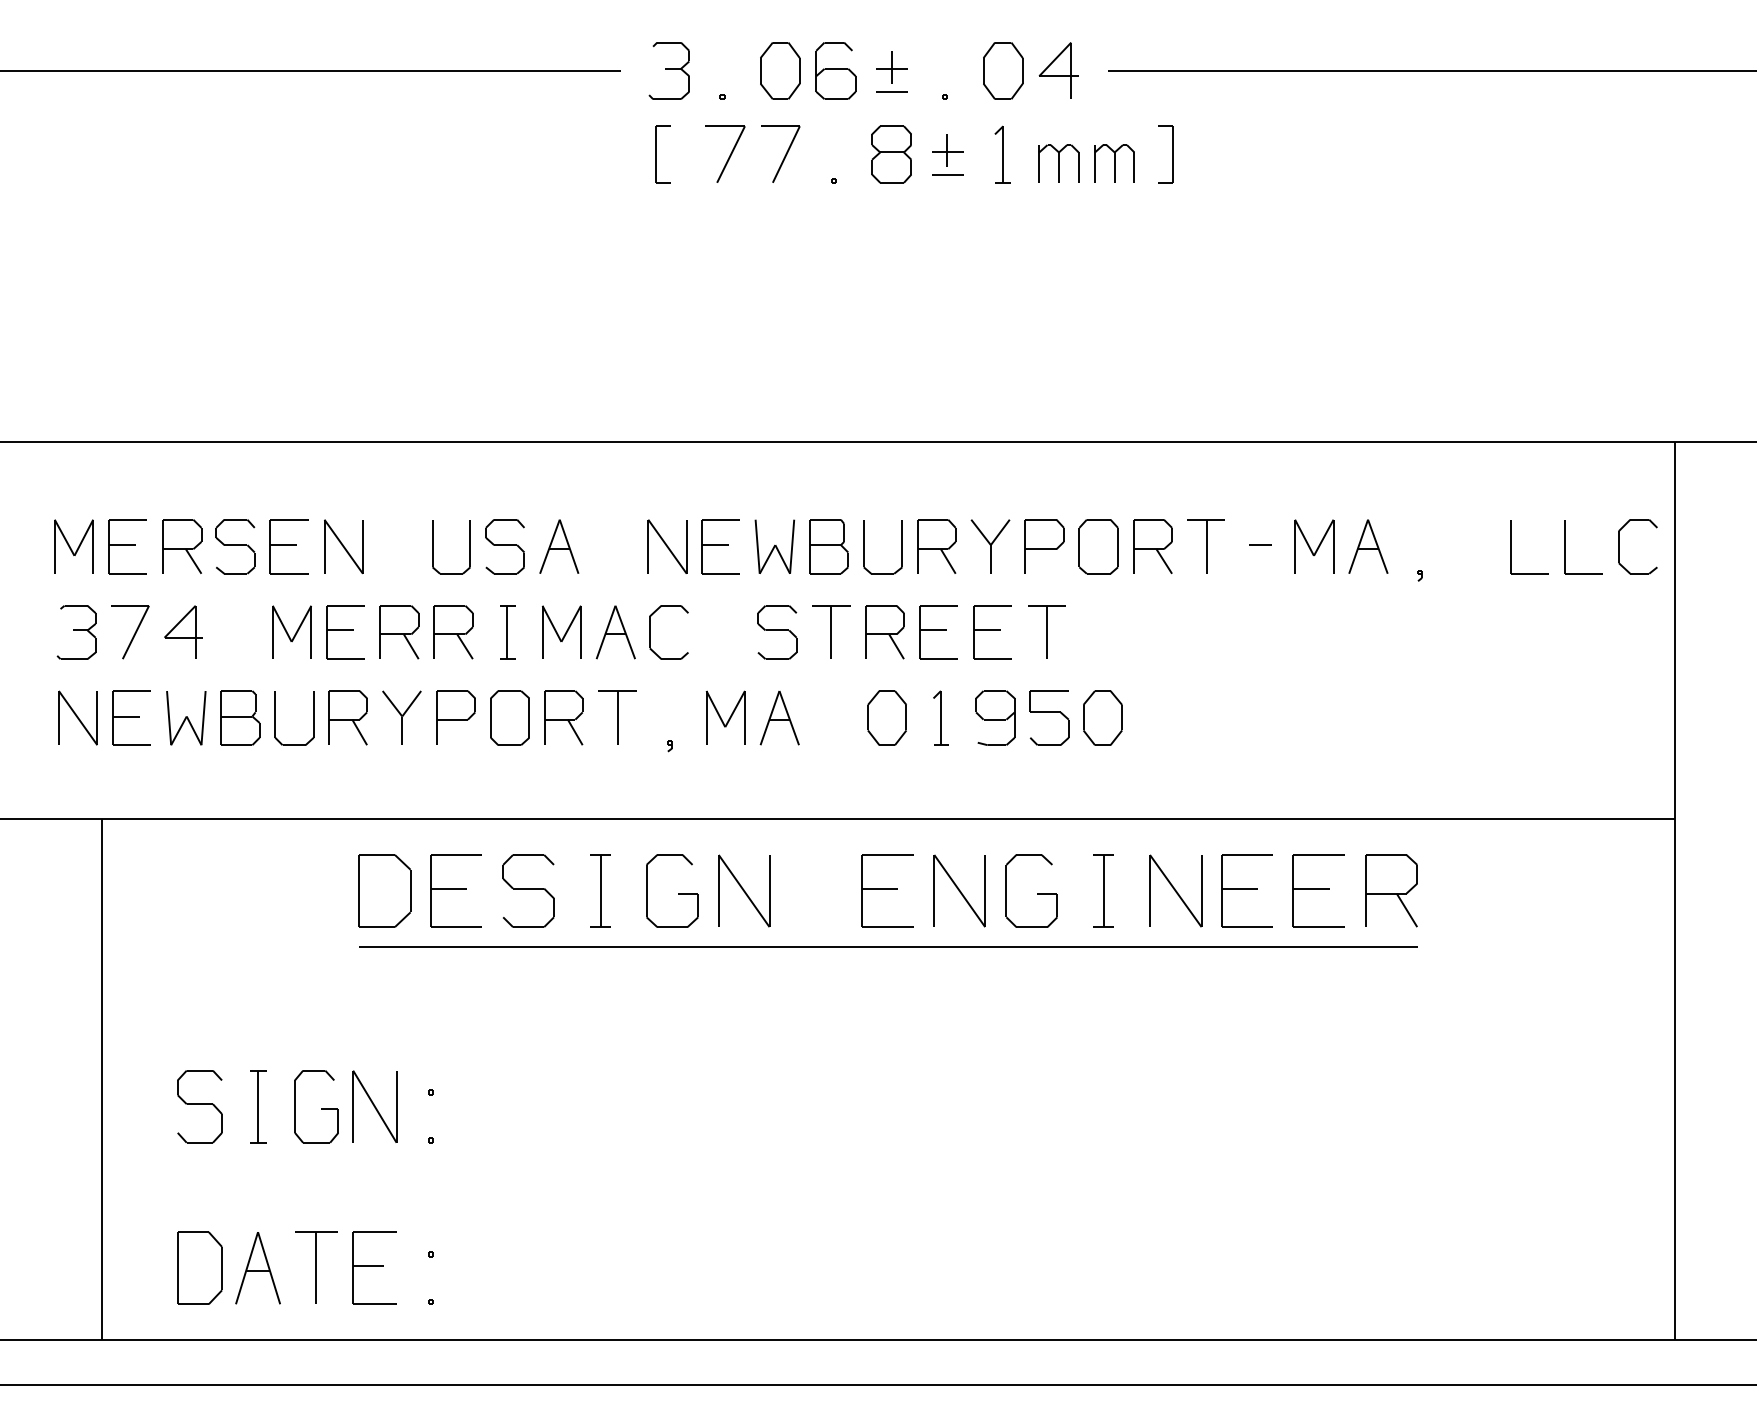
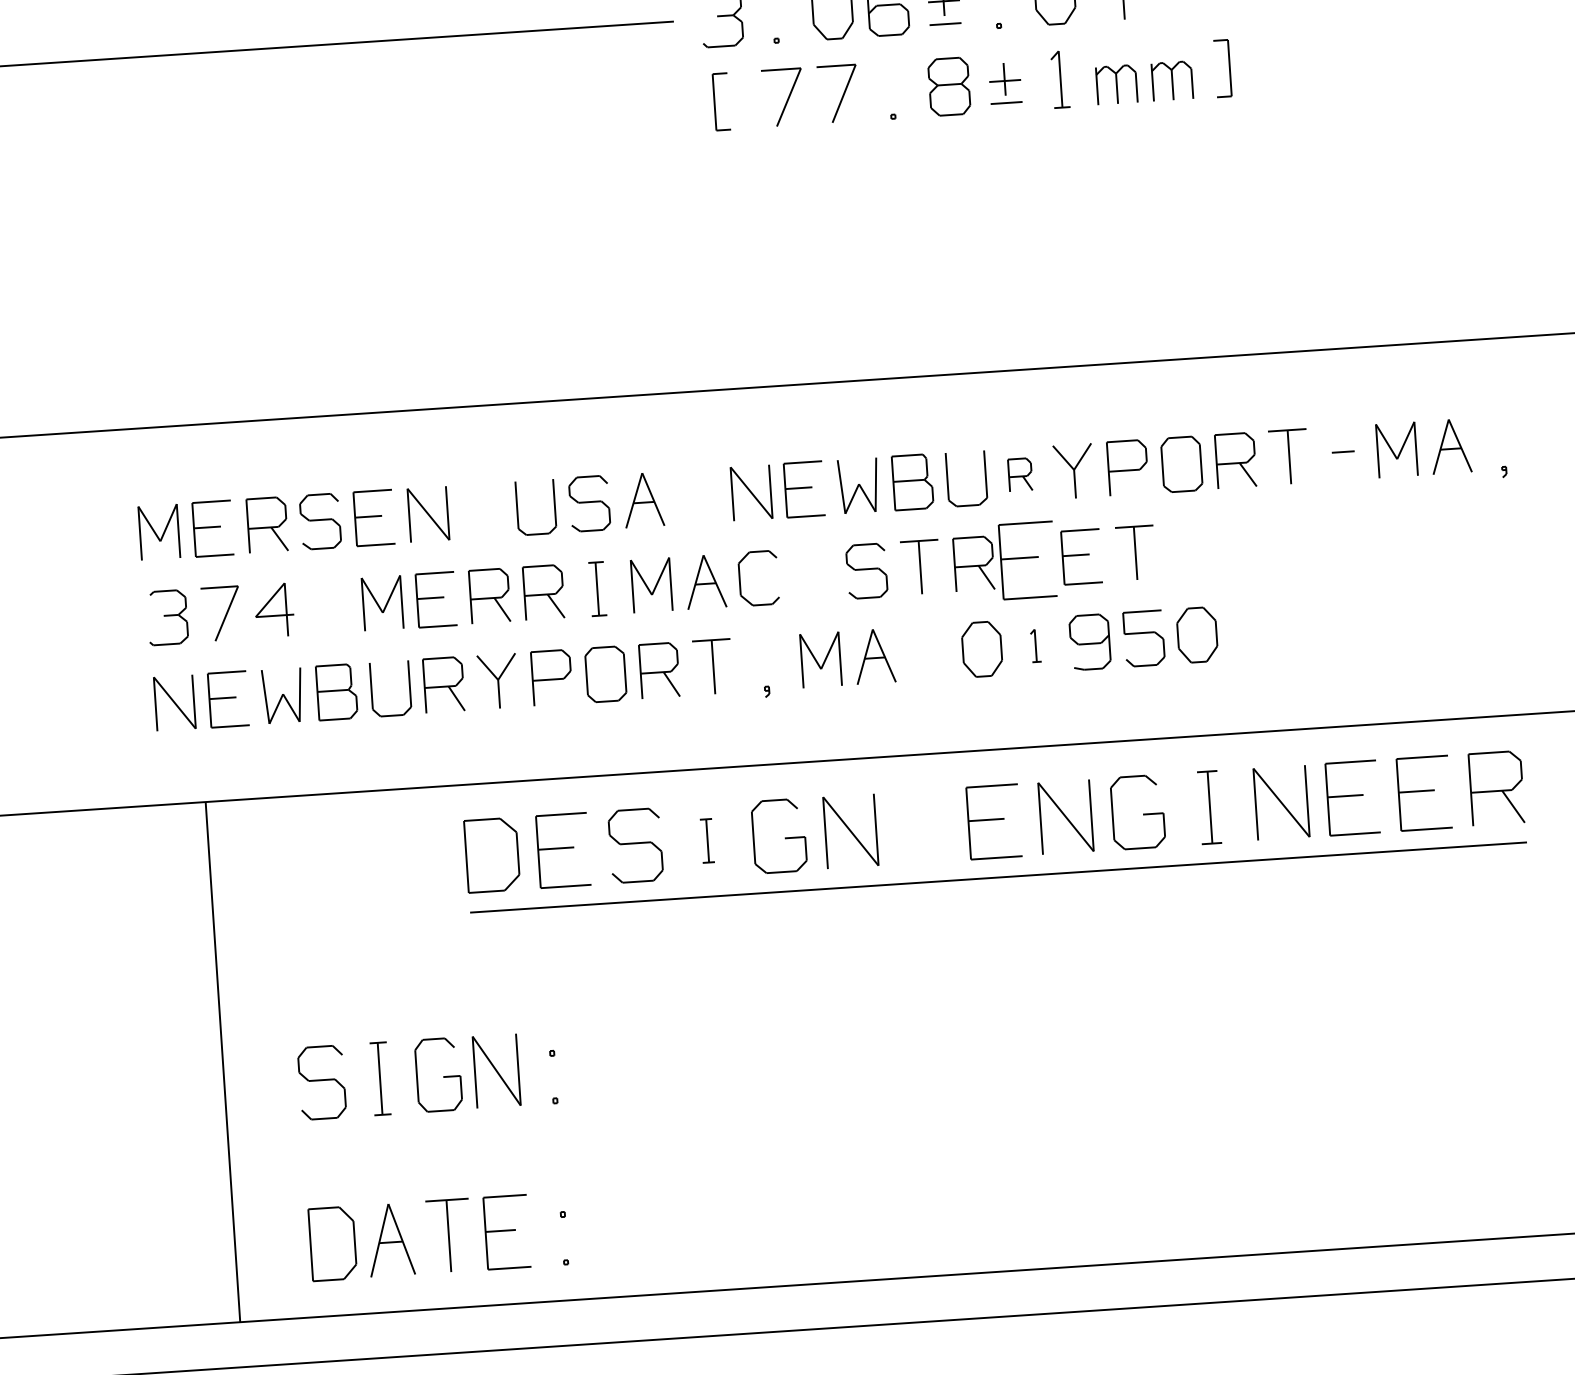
part: (936, 546) -> (1019, 474), size x0.6
part: (938, 632) -> (1027, 560), size x1.4
part: (940, 717) -> (1035, 645), size x0.6
part: (600, 890) -> (707, 840), size x0.6

